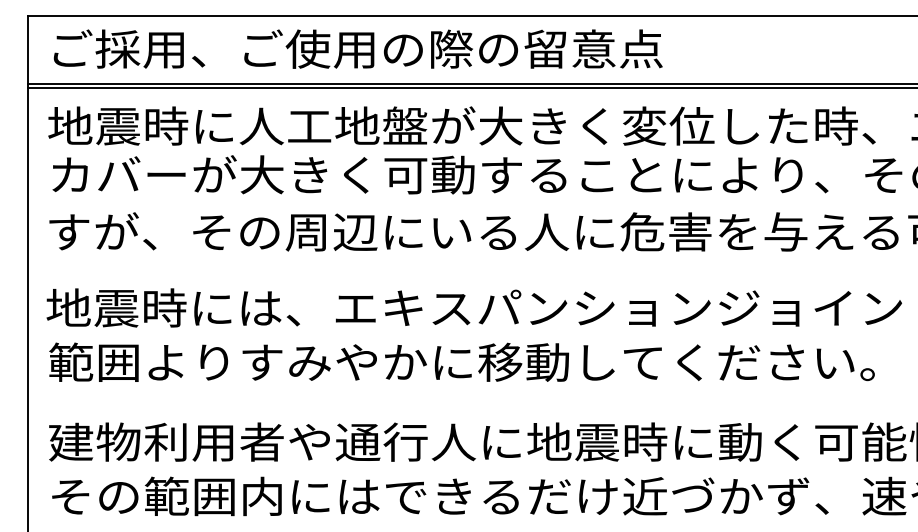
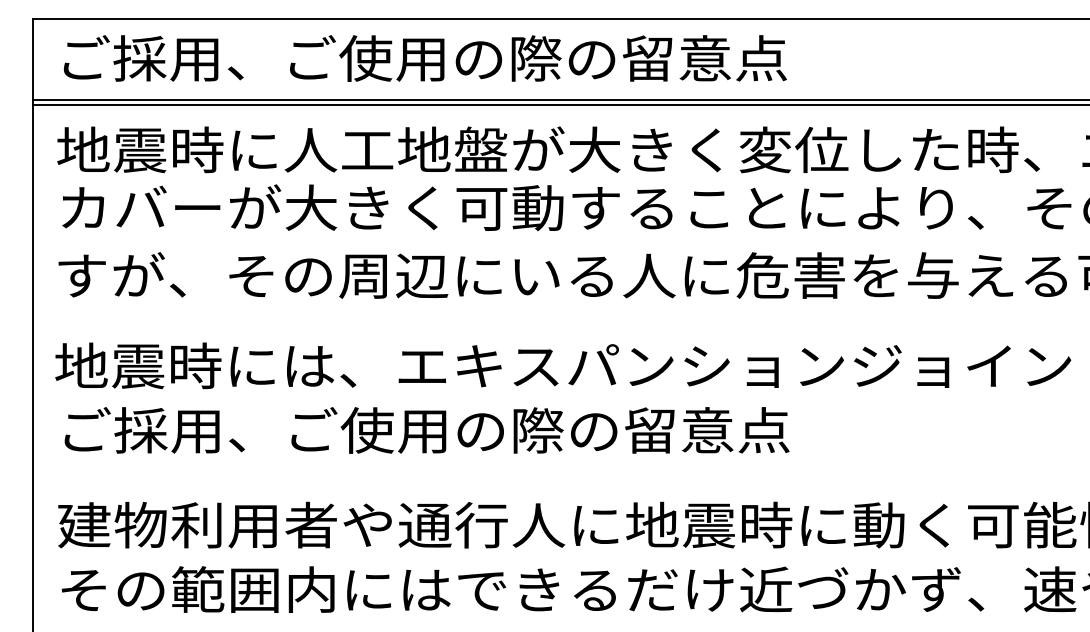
text: (461, 362) -> (548, 430), 範囲よりすみやかに移動してください。 -> ご採用、ご使用の際の留意点

